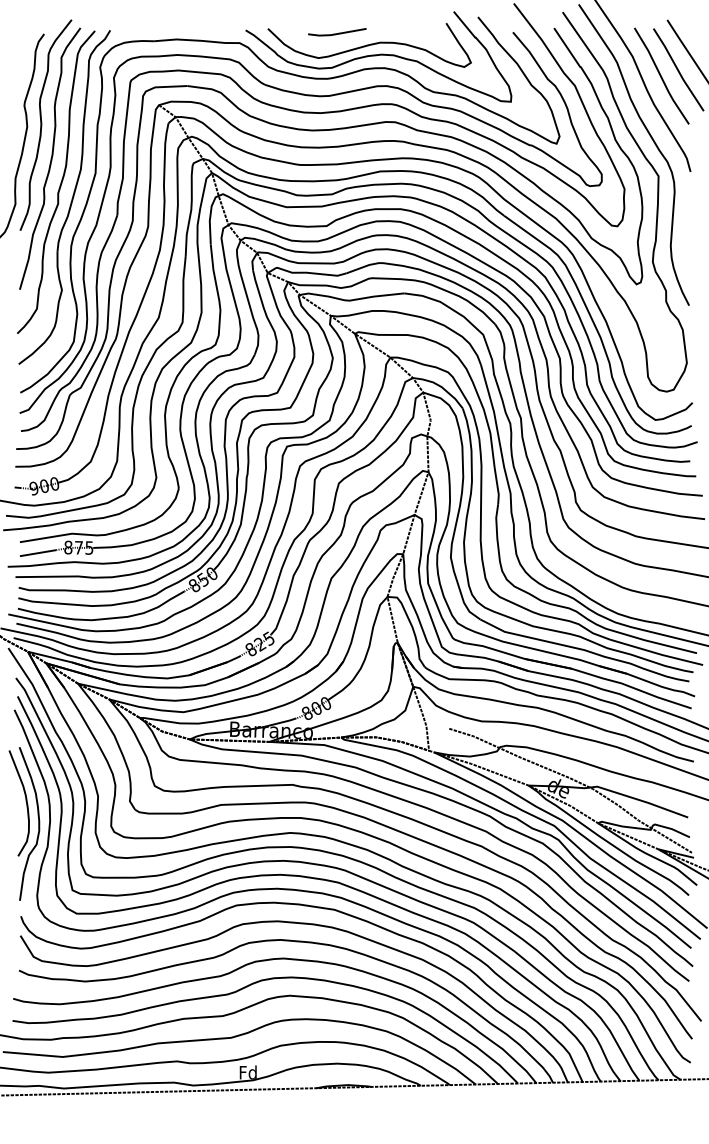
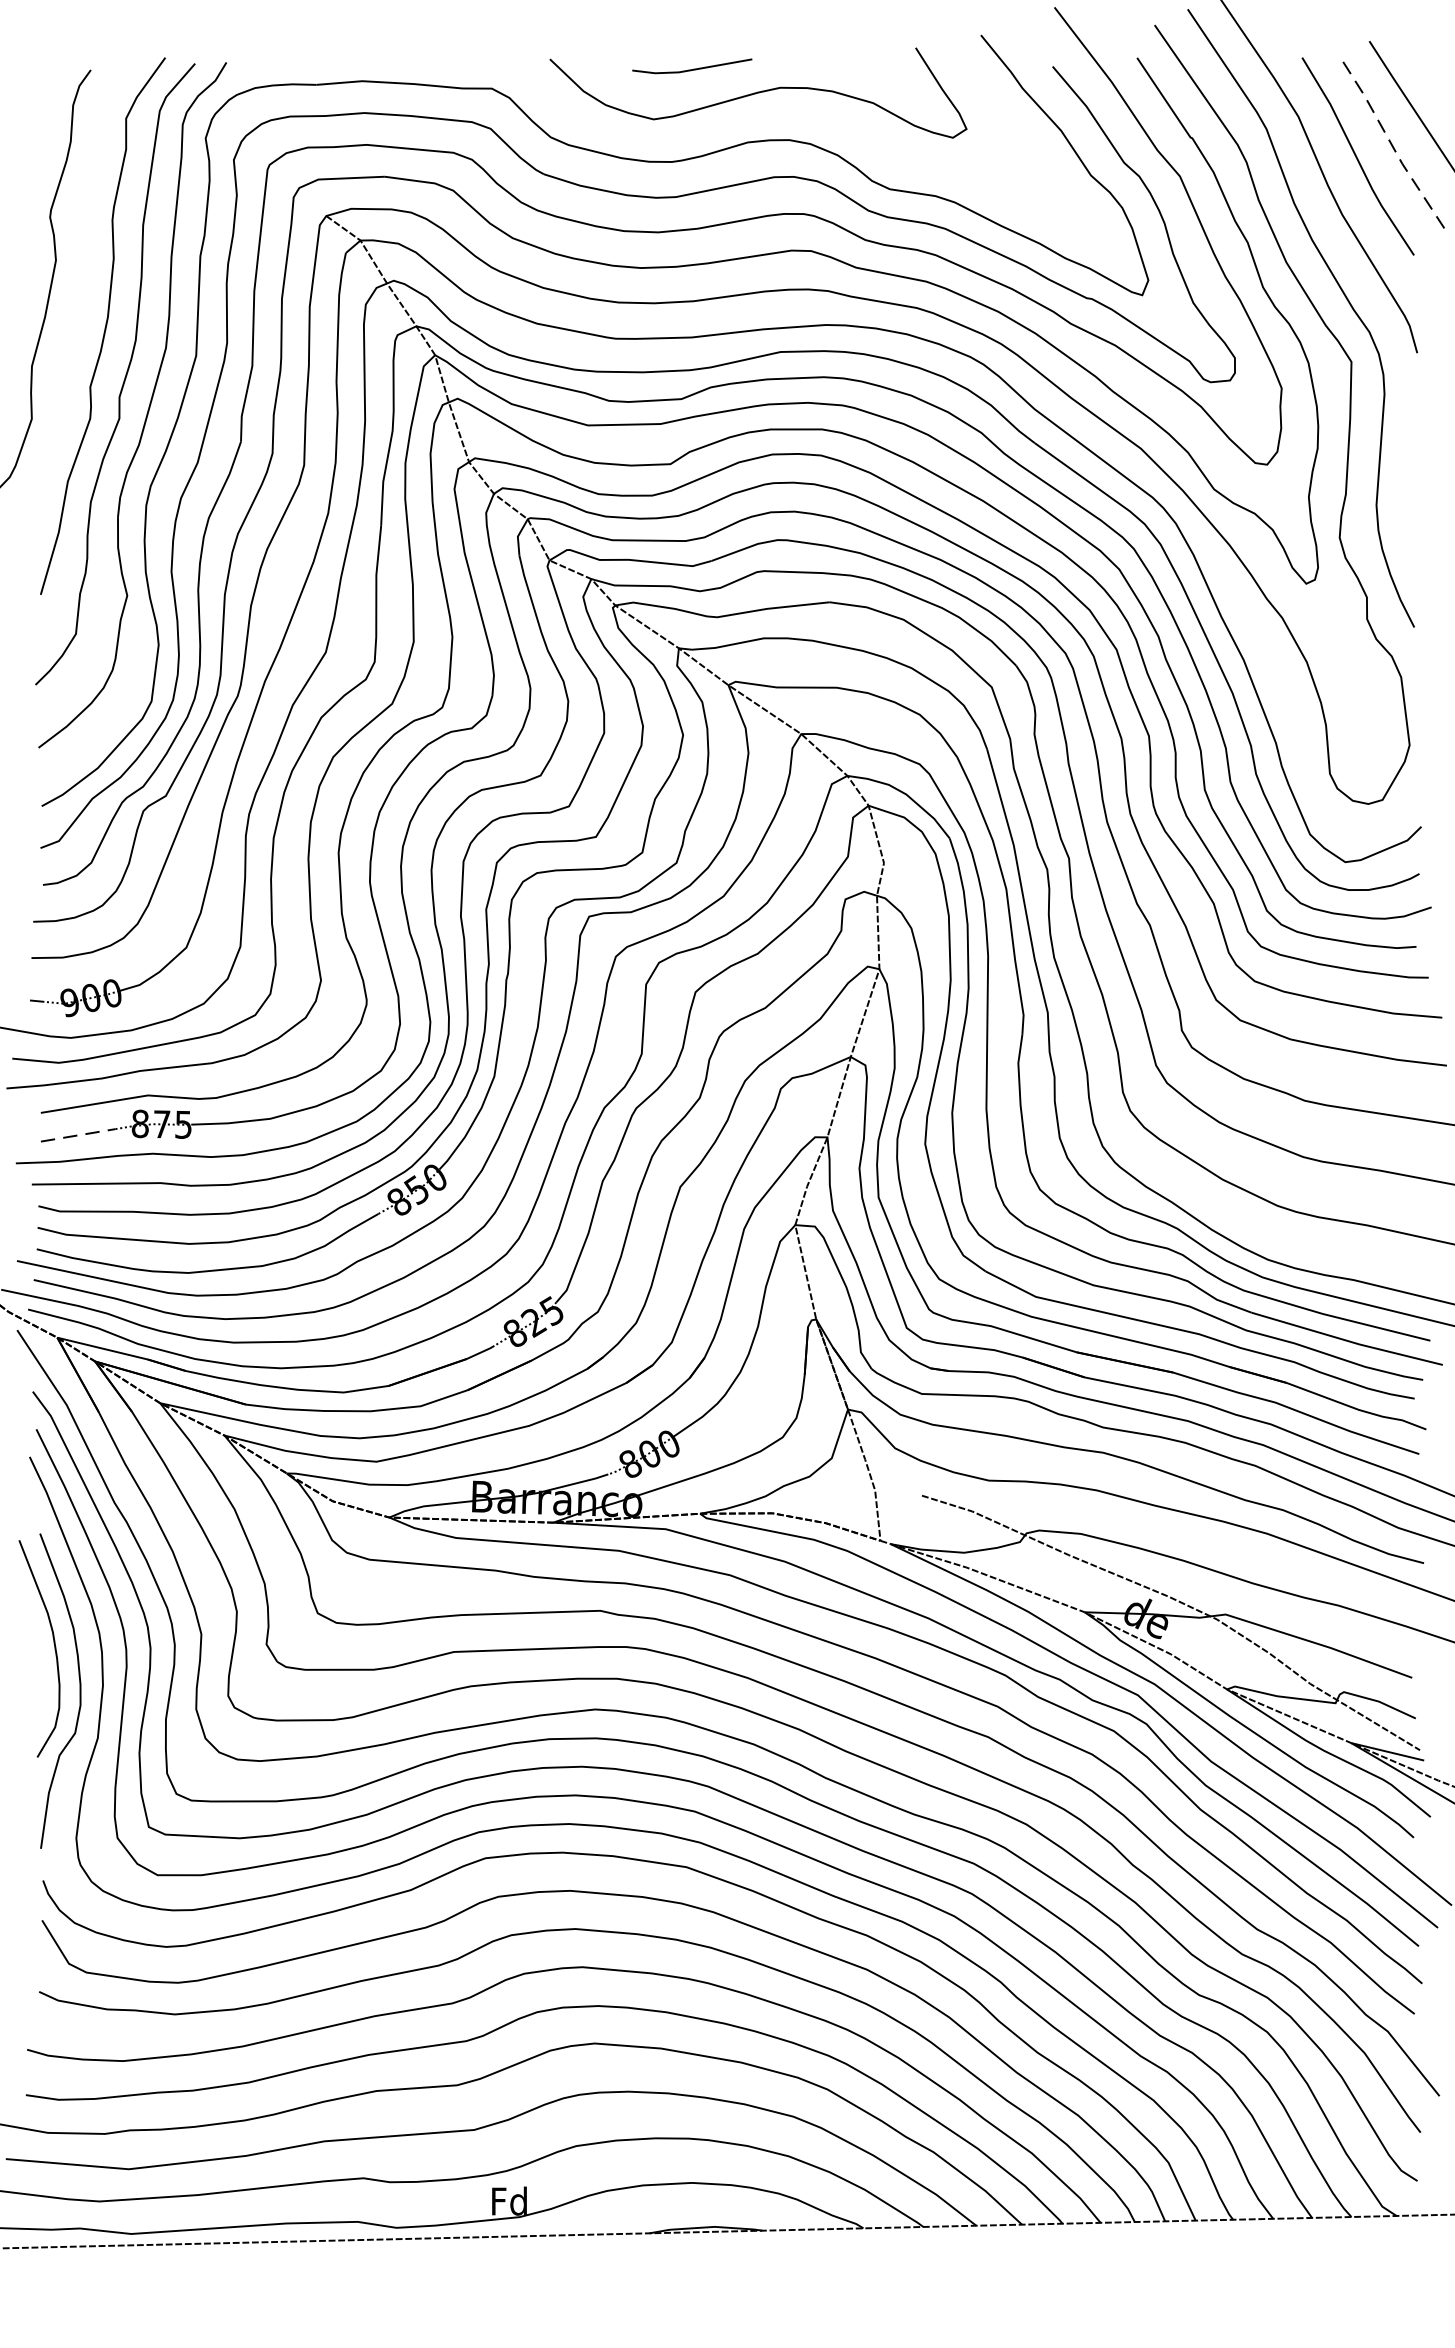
curve: (378, 55) -> (776, 114), removed
line: (678, 70) -> (1392, 144), solid -> dashed
curve: (42, 124) -> (87, 255), removed
line: (38, 553) -> (79, 1136), solid -> dashed

